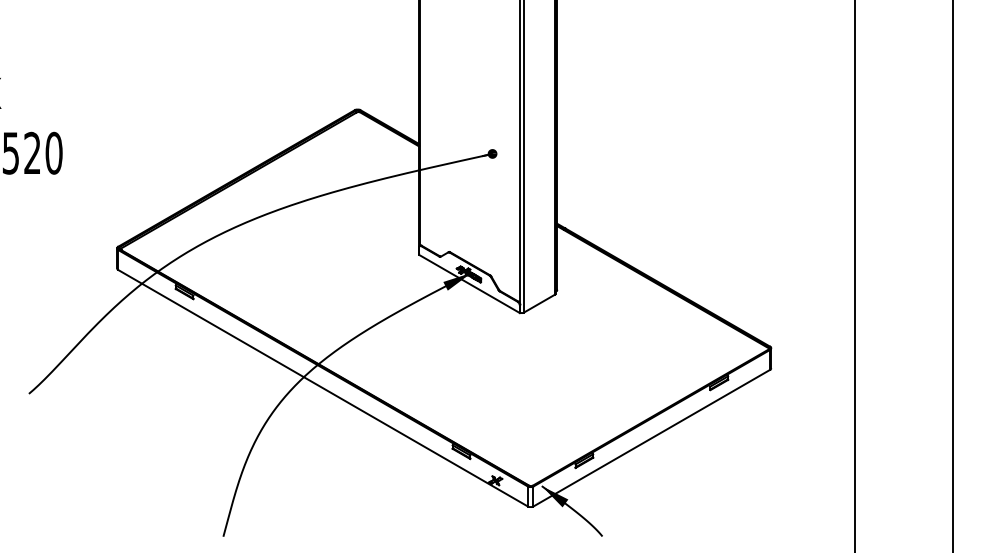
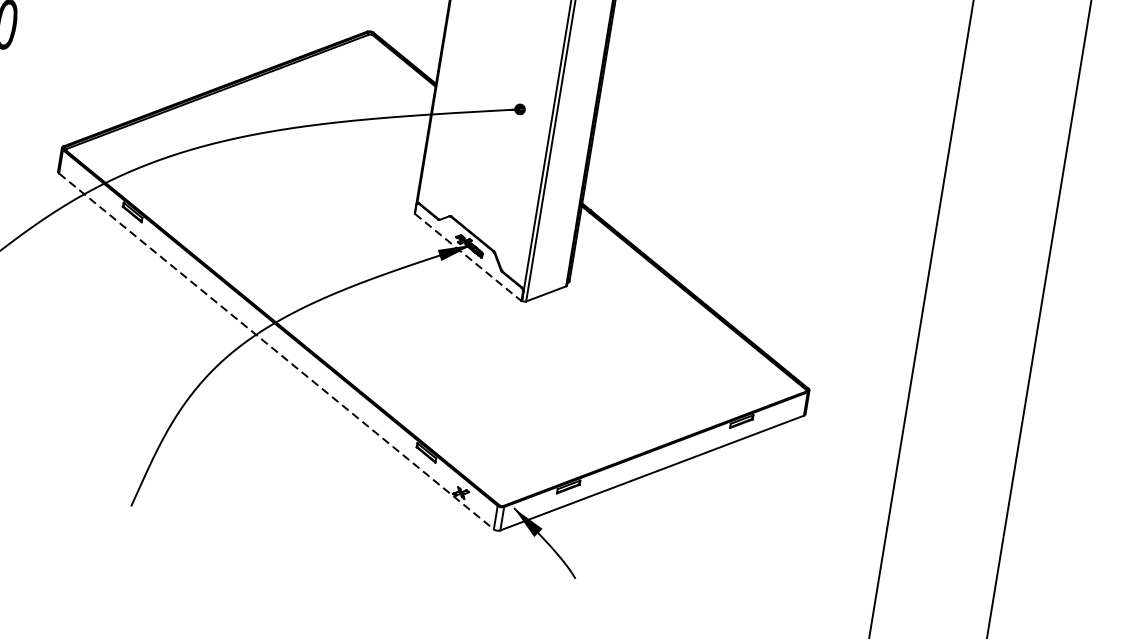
line: (469, 284) -> (467, 257), solid -> dashed
line: (323, 388) -> (276, 351), solid -> dashed

